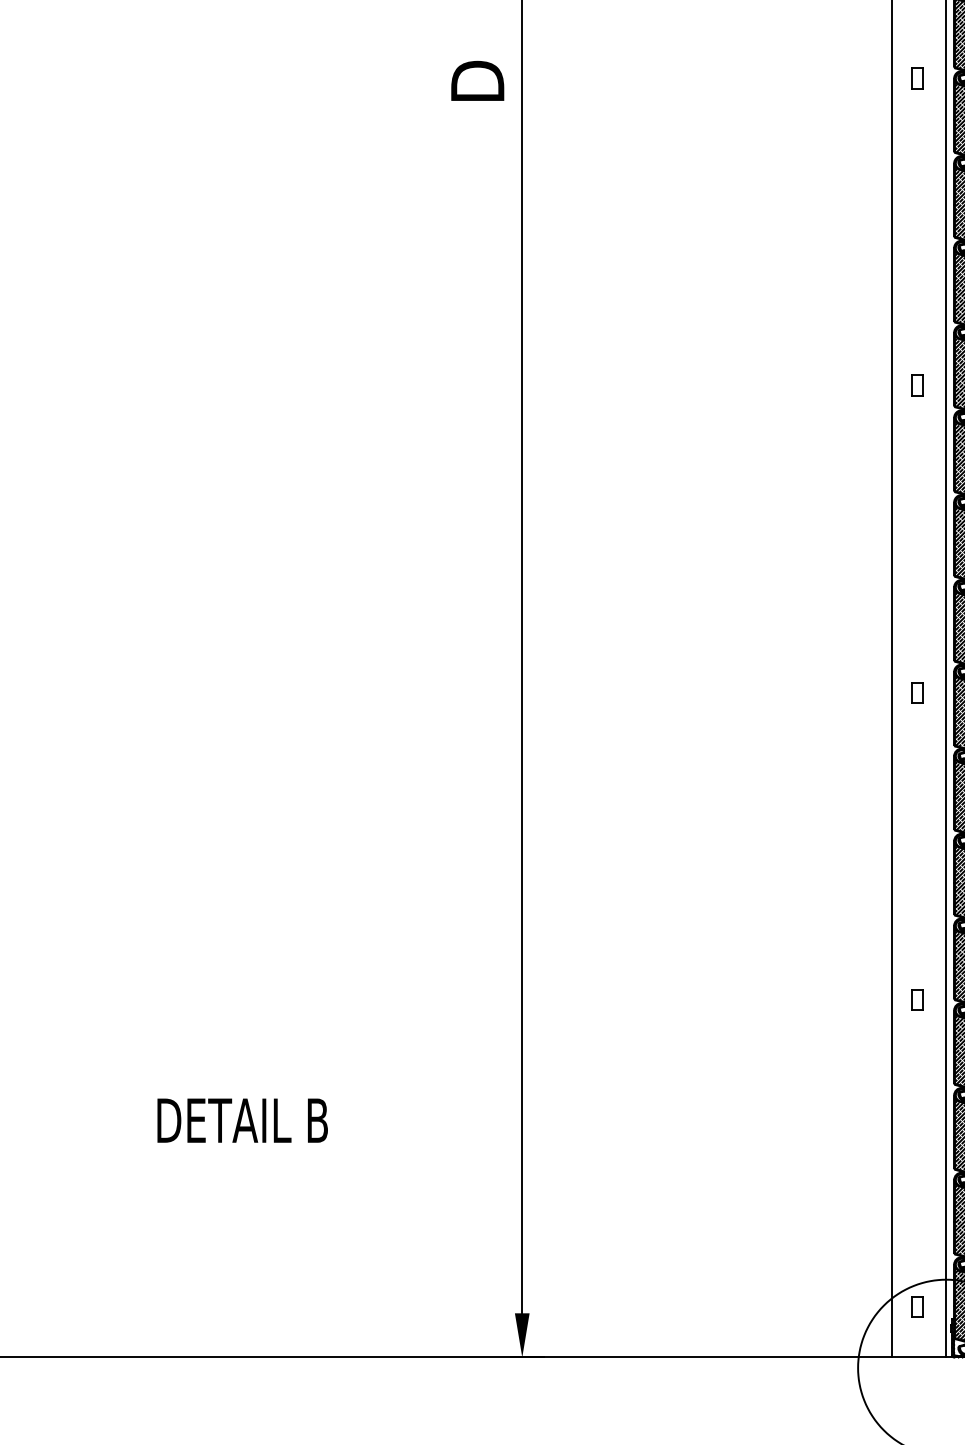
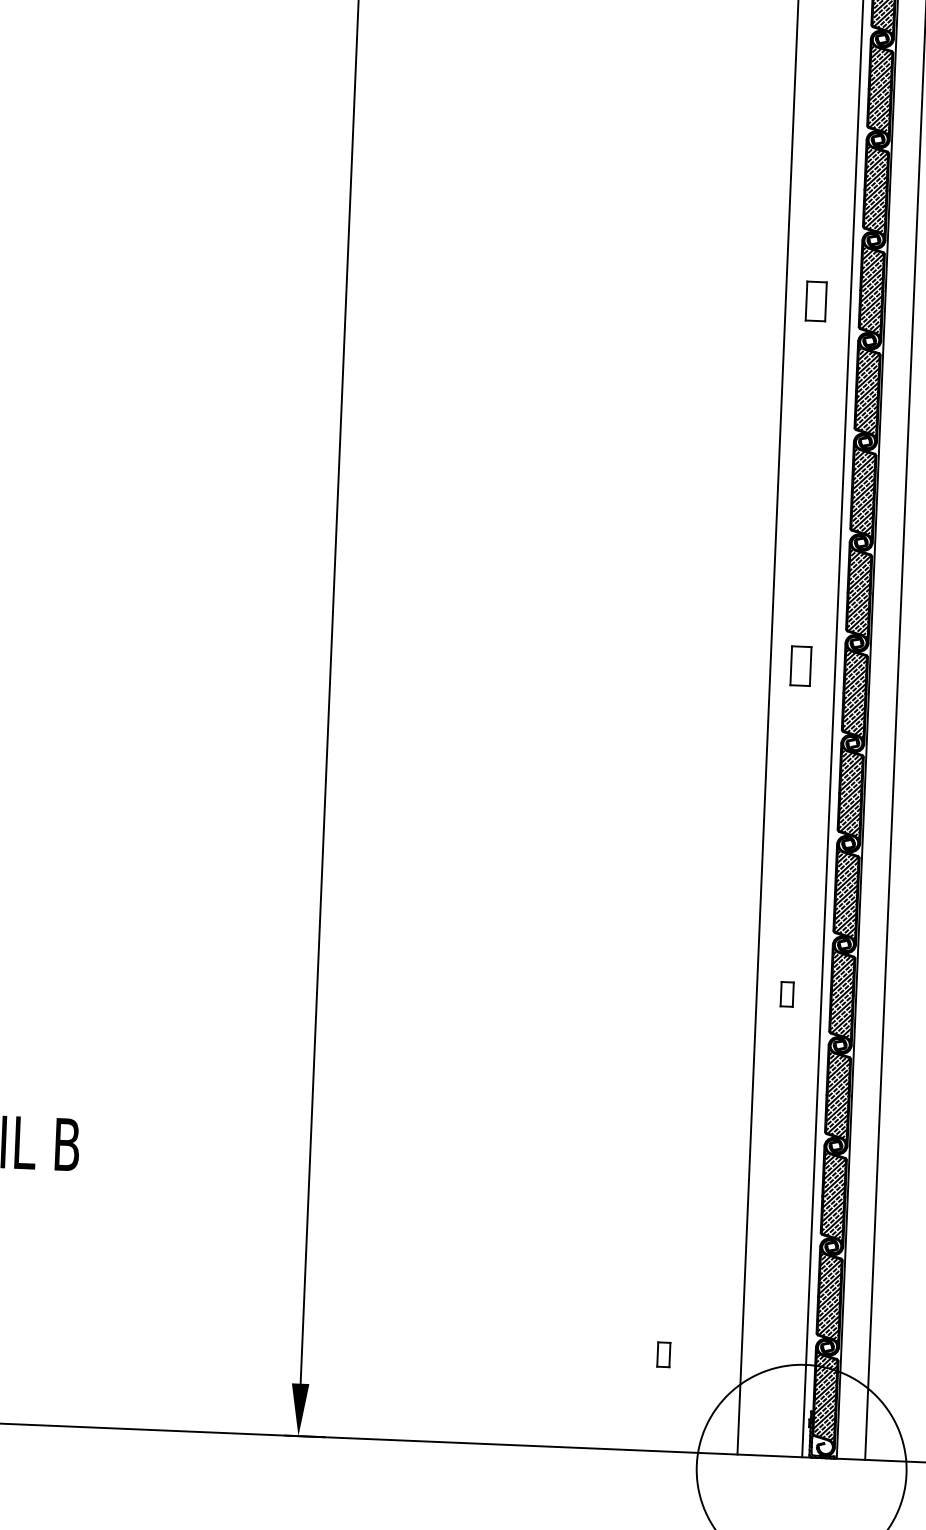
part: (917, 385) -> (816, 301), size x1.6
part: (917, 692) -> (800, 665), size x1.6
part: (917, 999) -> (787, 993), moved
part: (917, 1306) -> (663, 1353), moved

